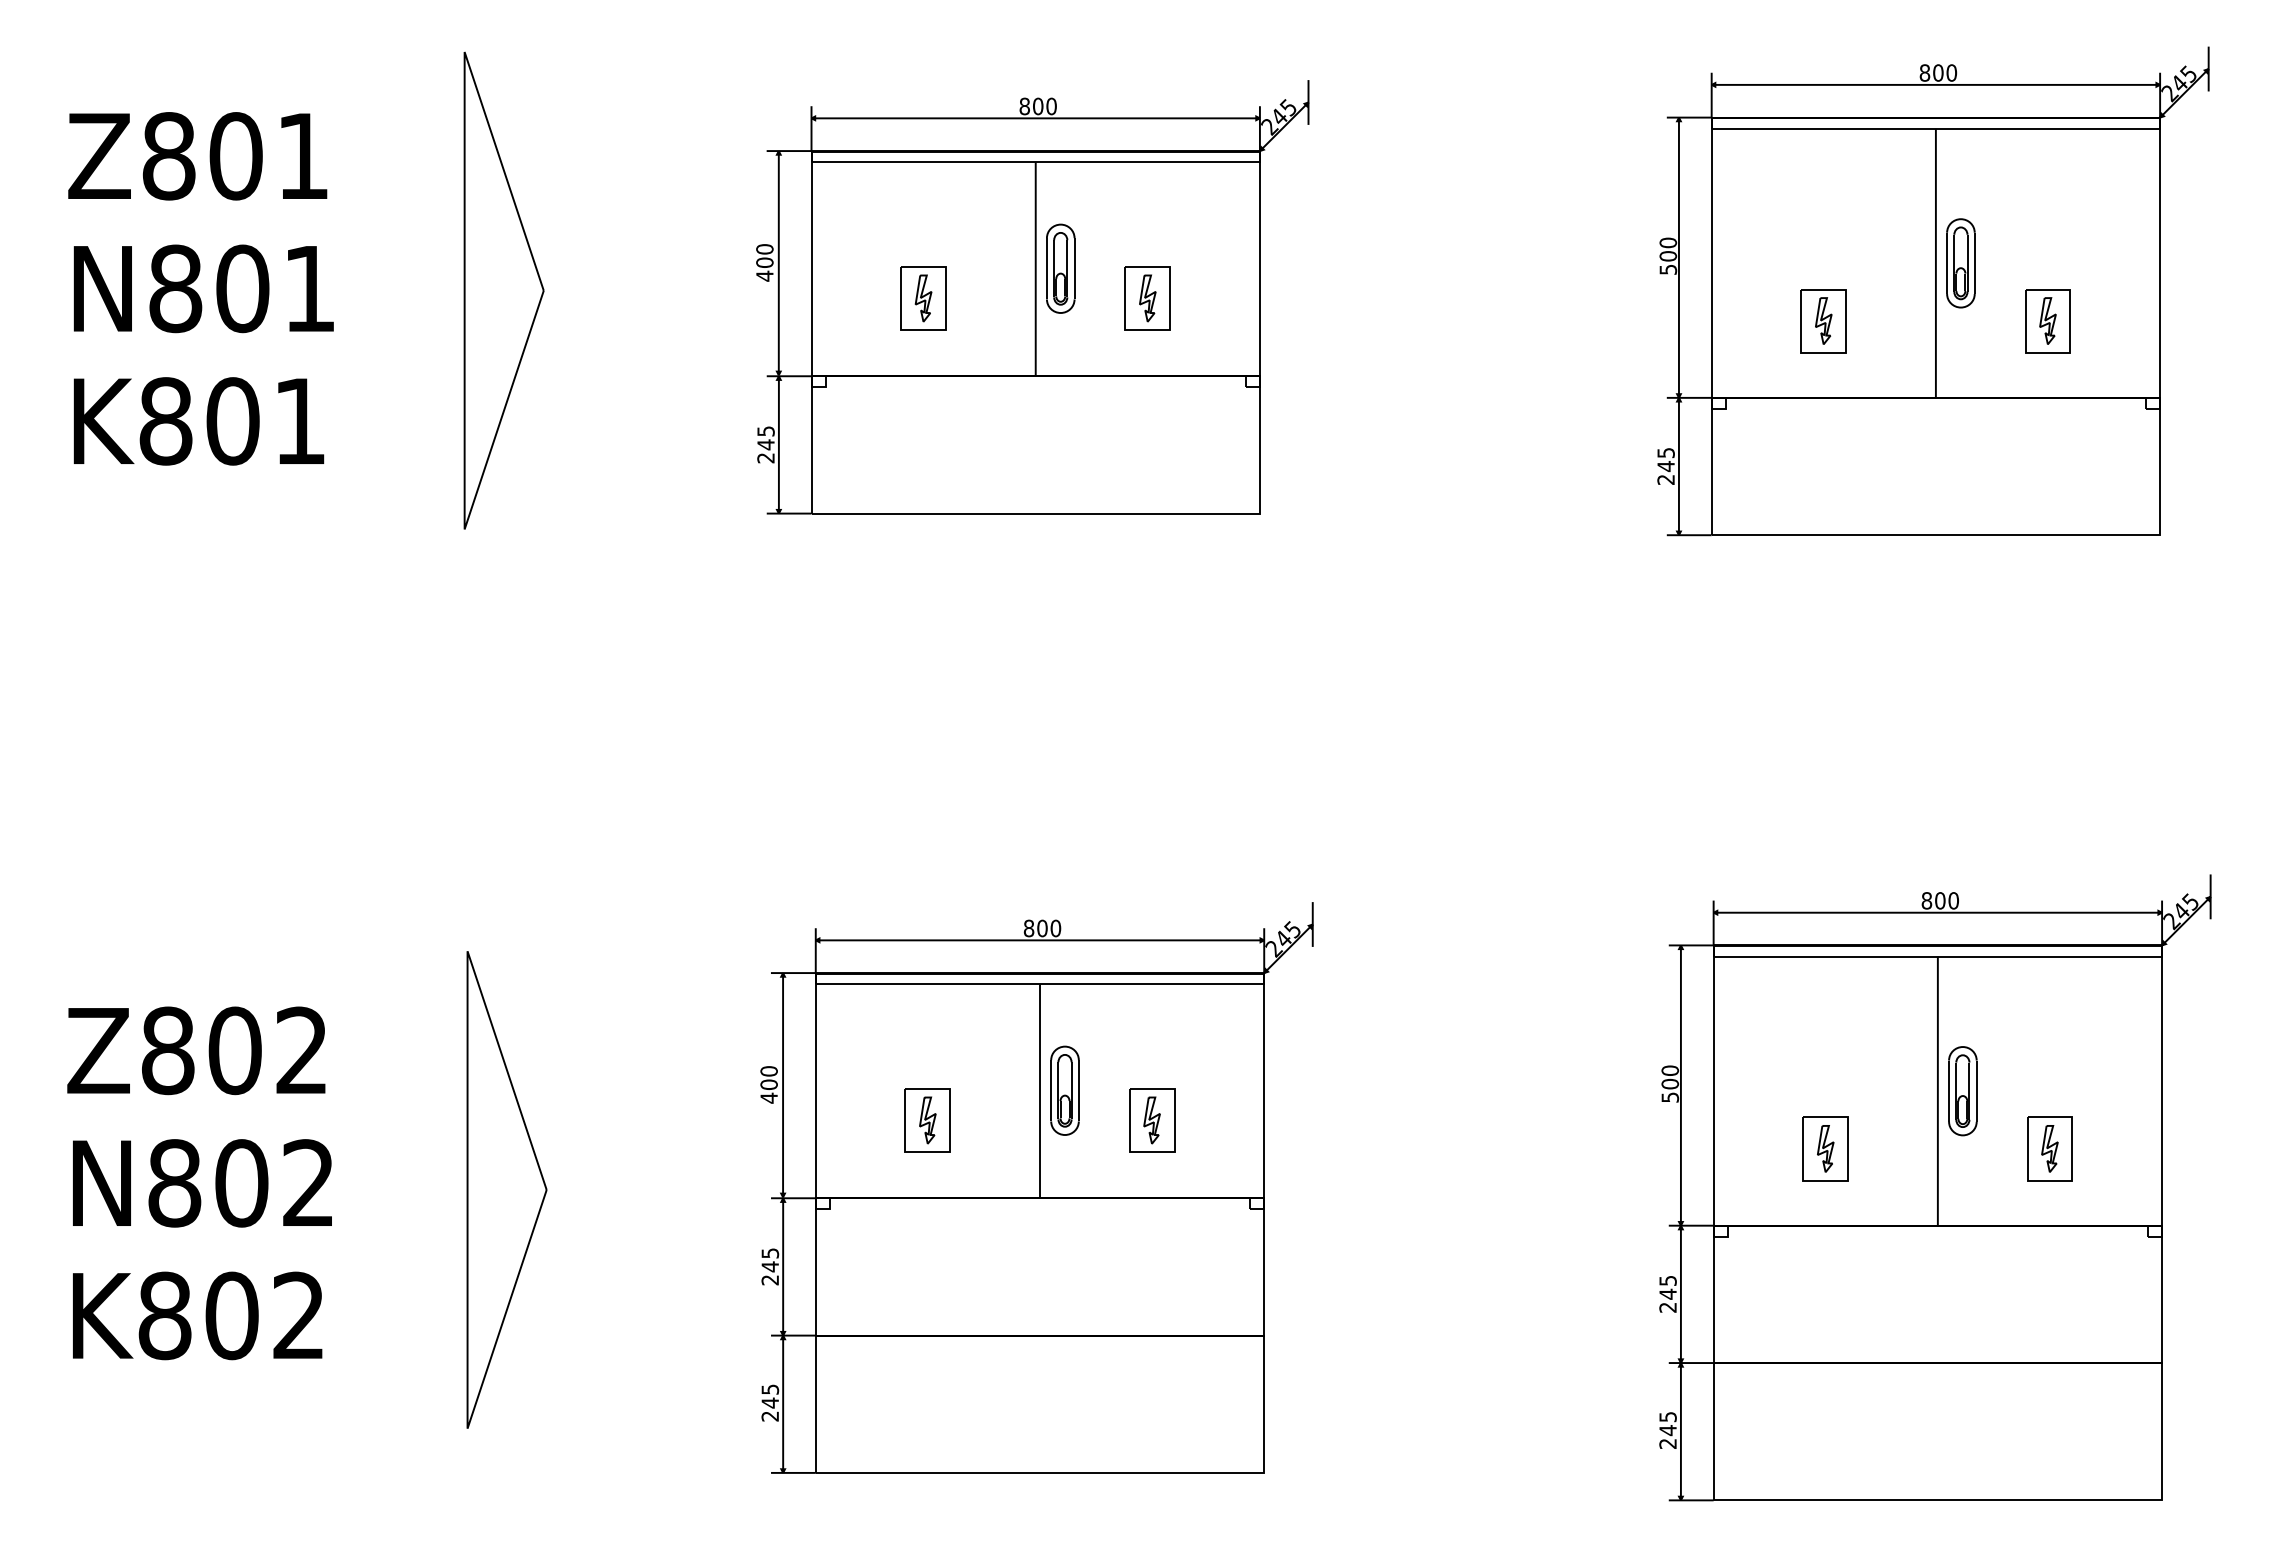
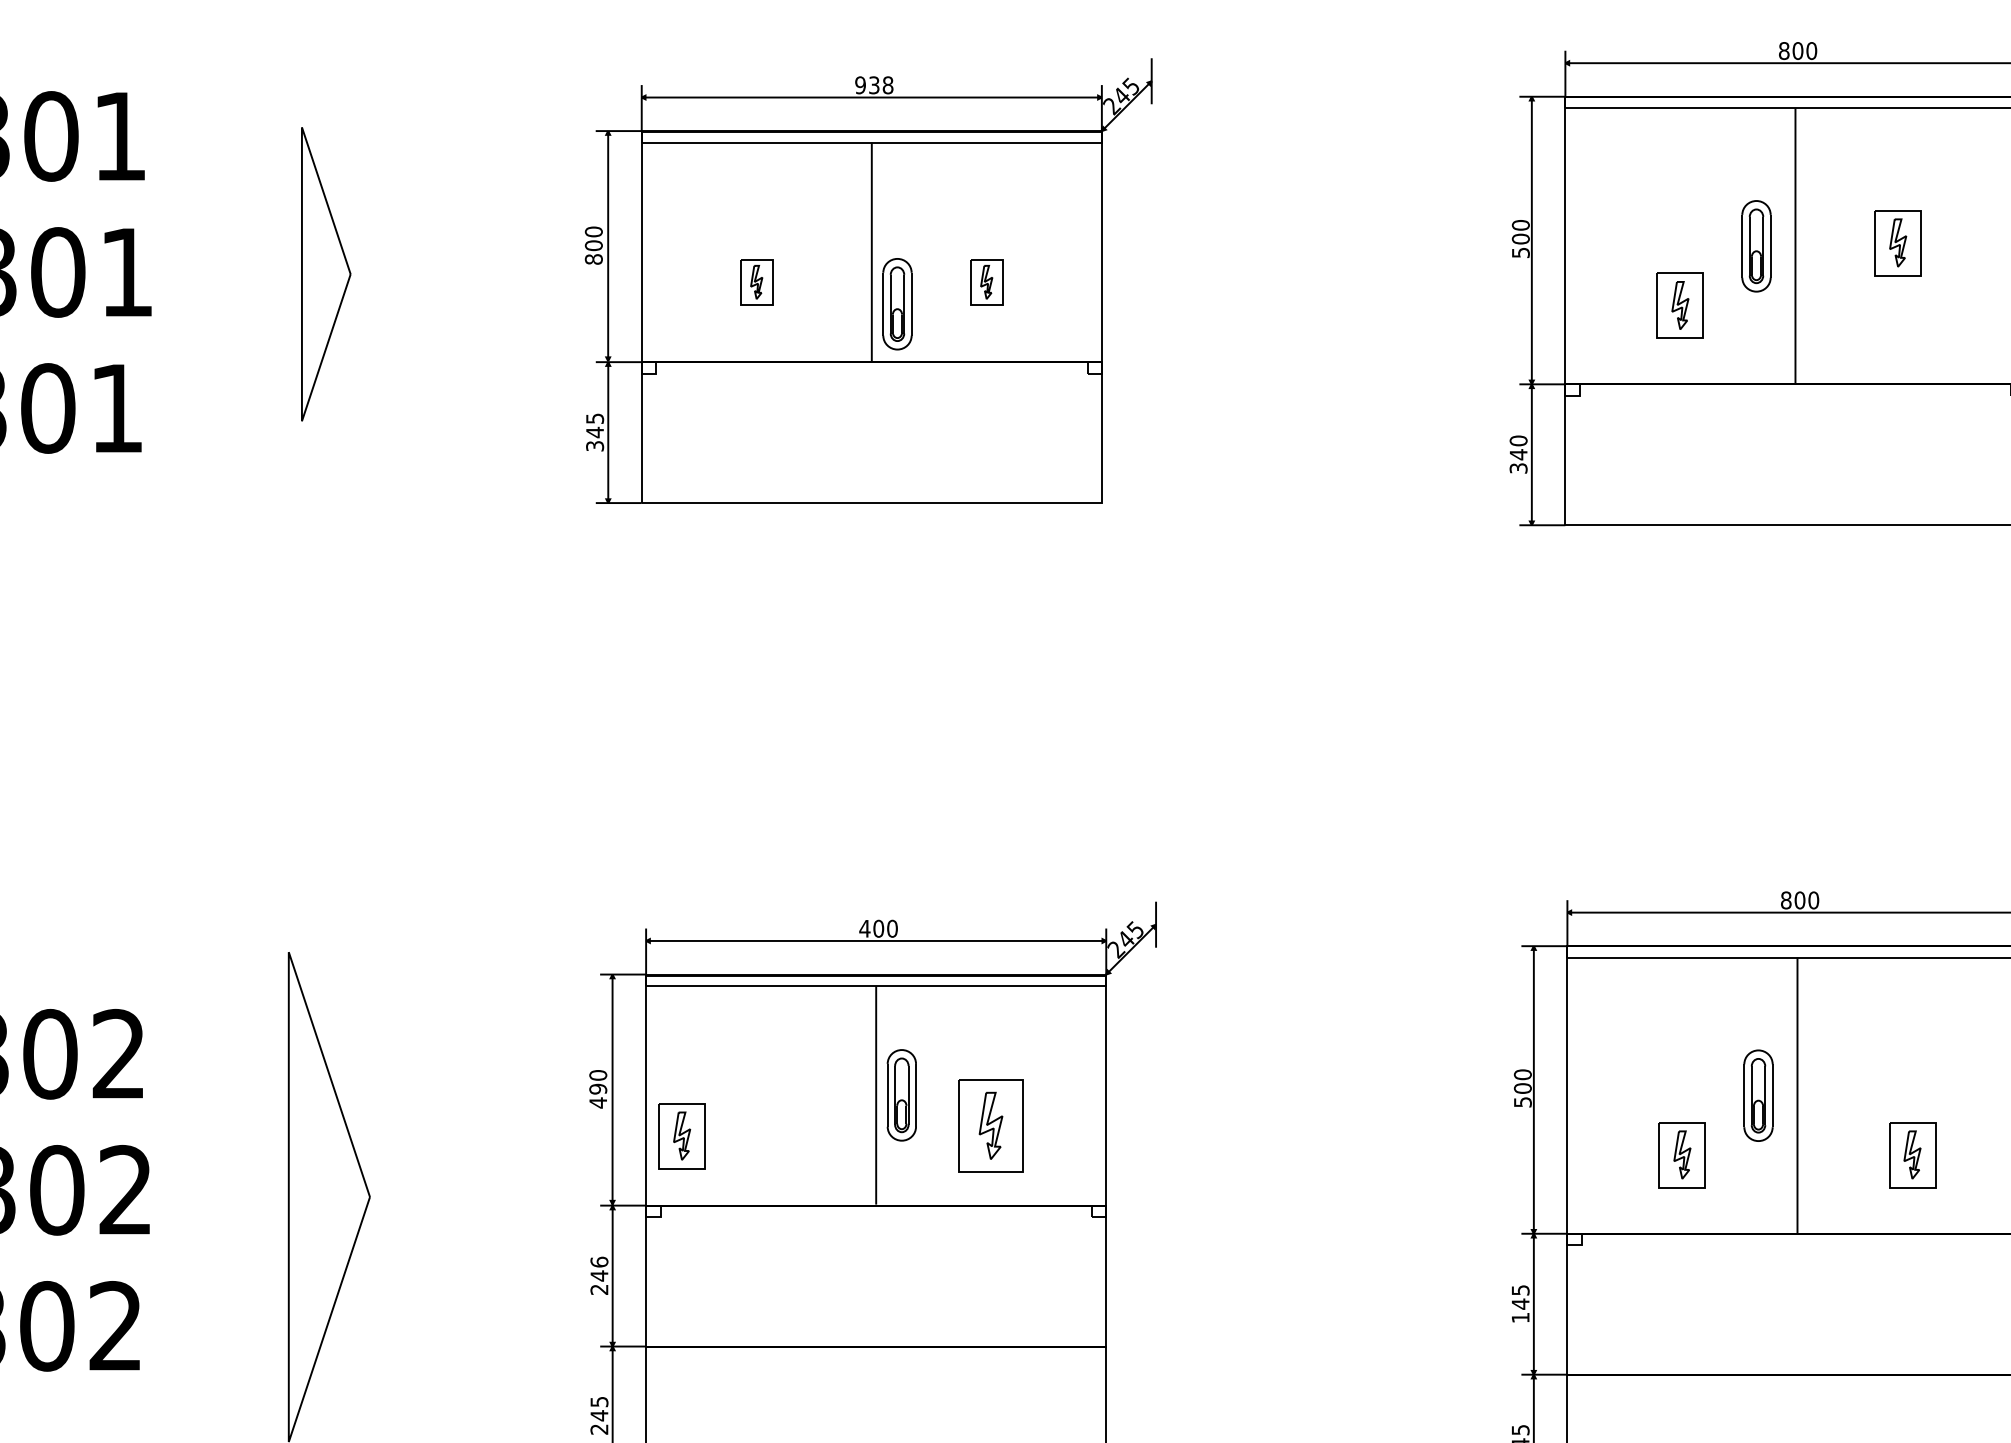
text: (1037, 106) -> (873, 85), 800 -> 938
part: (1960, 263) -> (1756, 246), moved
part: (1060, 268) -> (897, 303), moved
text: (764, 275) -> (593, 258), 400 -> 800
part: (503, 290) -> (325, 274), size x0.6
part: (923, 298) -> (756, 282), size x0.7
part: (1147, 298) -> (986, 282), size x0.7
part: (2047, 321) -> (1897, 243), moved
text: (765, 458) -> (594, 446), 245 -> 345
text: (1665, 465) -> (1518, 453), 245 -> 340
text: (1028, 928) -> (864, 928), 800 -> 400
text: (768, 1084) -> (597, 1088), 400 -> 490
part: (1962, 1091) -> (1758, 1096), moved
part: (927, 1120) -> (681, 1136), moved
part: (1152, 1120) -> (991, 1125), size x1.4
text: (770, 1253) -> (599, 1262), 245 -> 246
text: (1667, 1307) -> (1520, 1317), 245 -> 145

